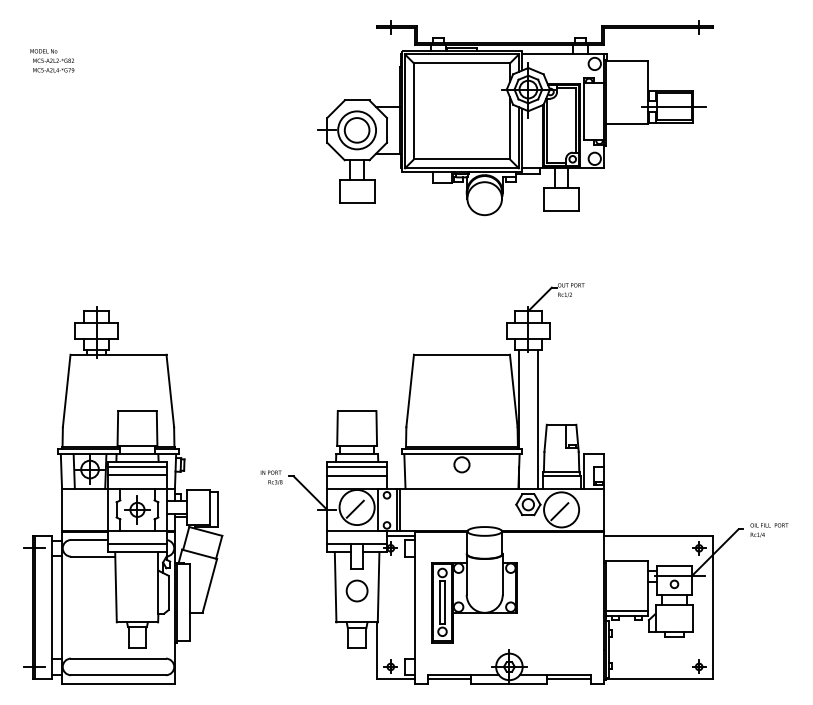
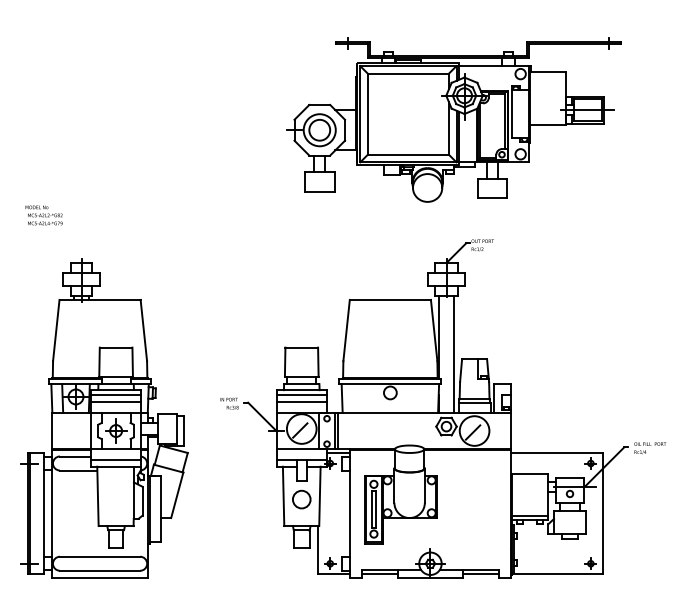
text: (51, 60) -> (43, 215), moved
part: (515, 117) -> (453, 119), moved

